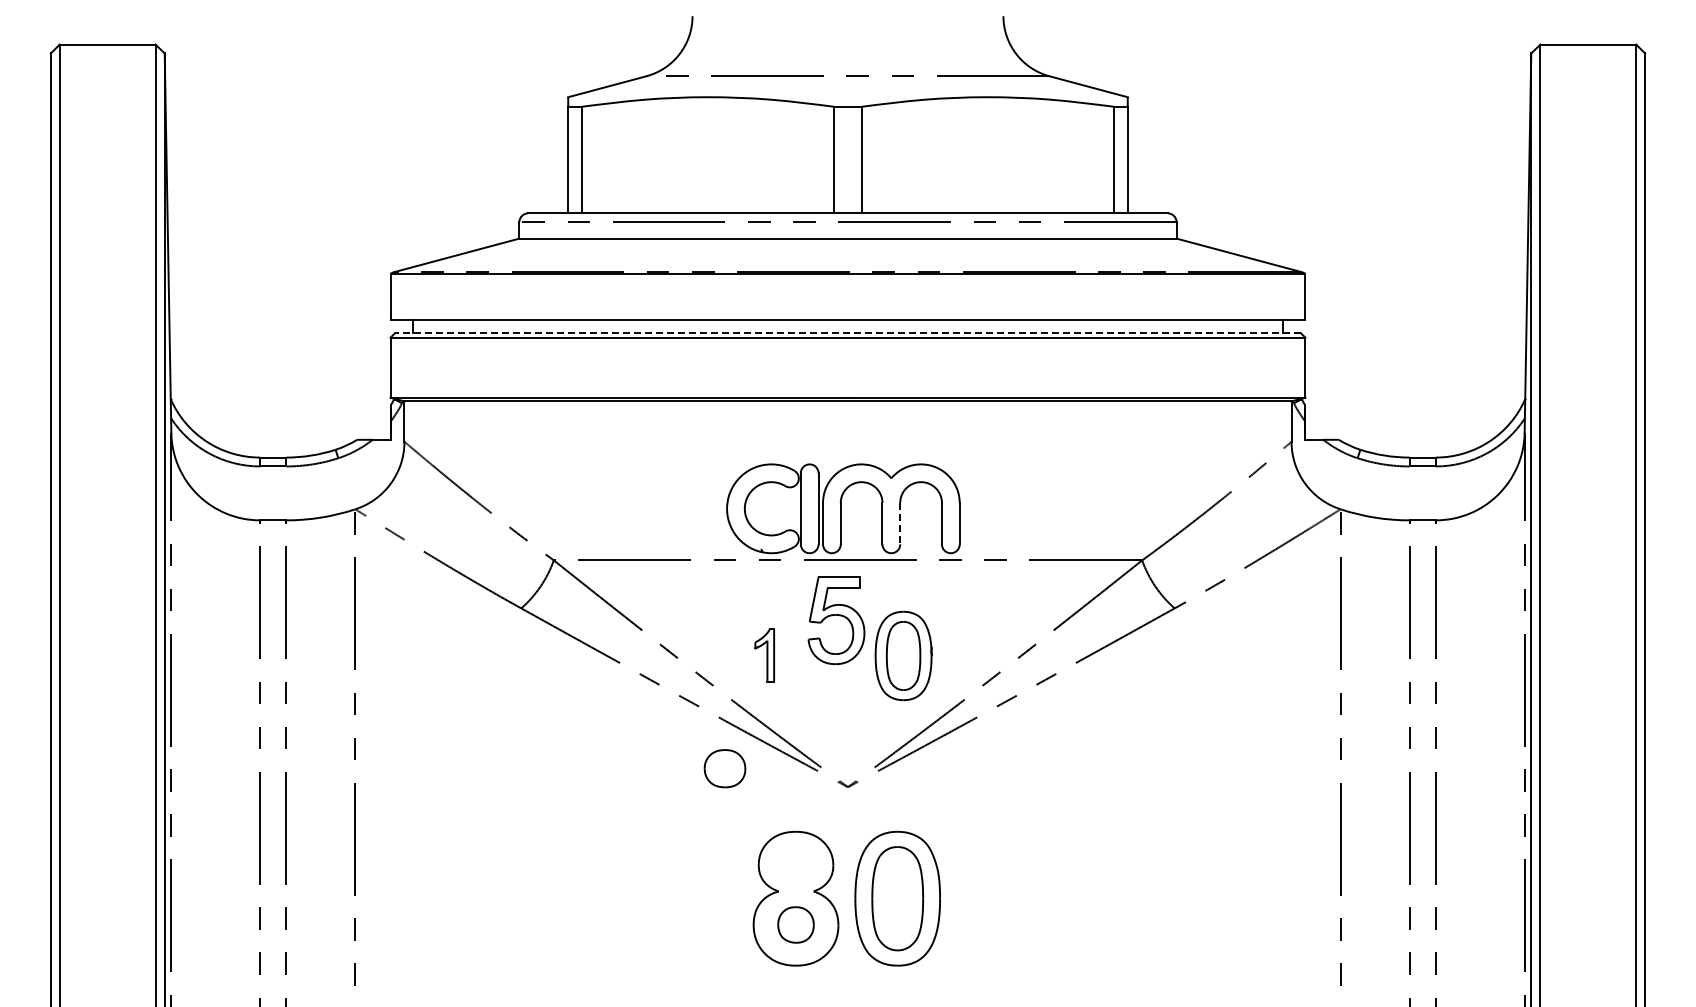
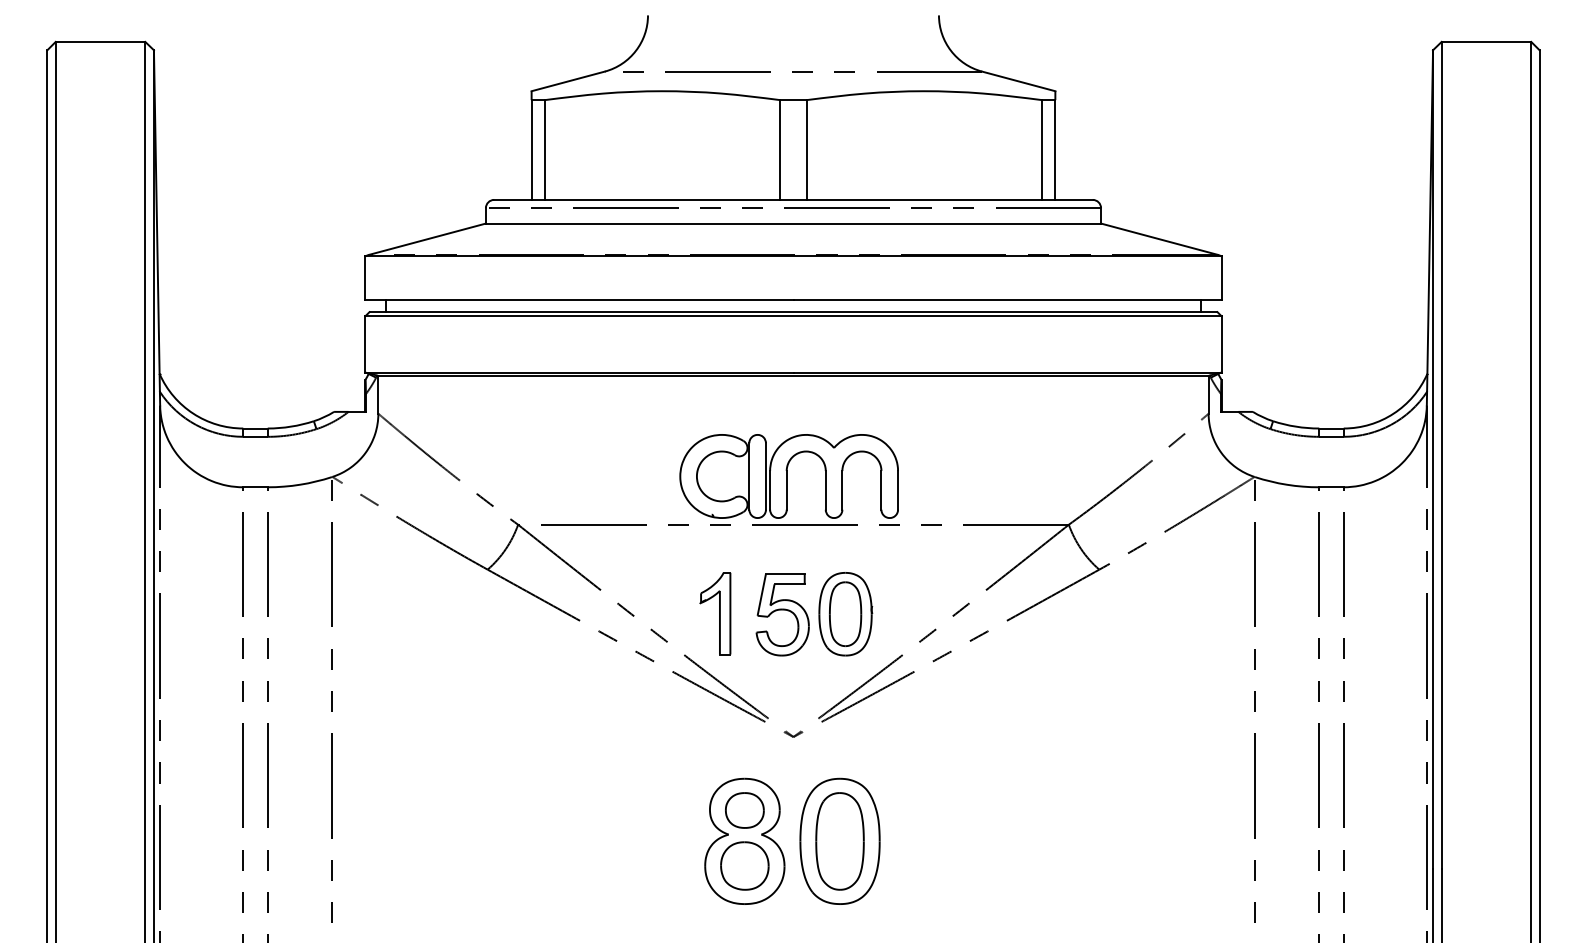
line: (847, 333) -> (793, 312), dashed -> solid
line: (900, 523) -> (842, 490), dashed -> solid
part: (836, 620) -> (782, 614), moved
part: (764, 655) -> (715, 613), size x1.67
part: (724, 768) -> (744, 810), moved
part: (795, 924) -> (744, 865), size x1.43

